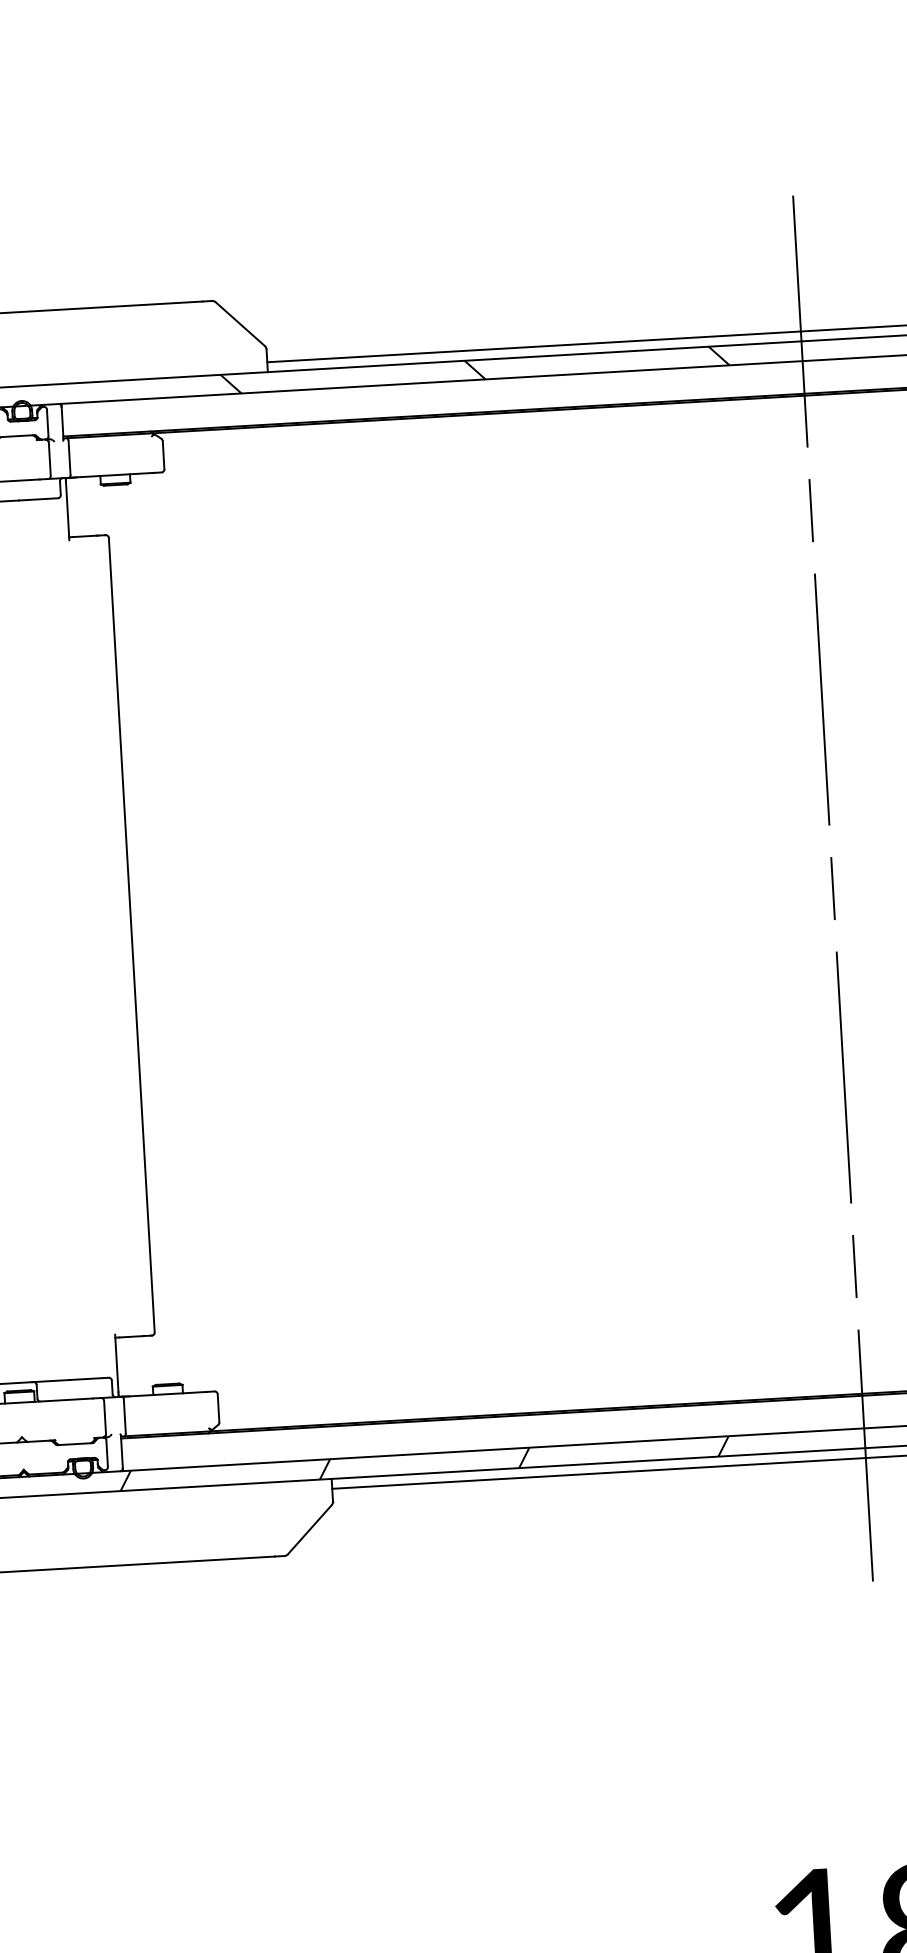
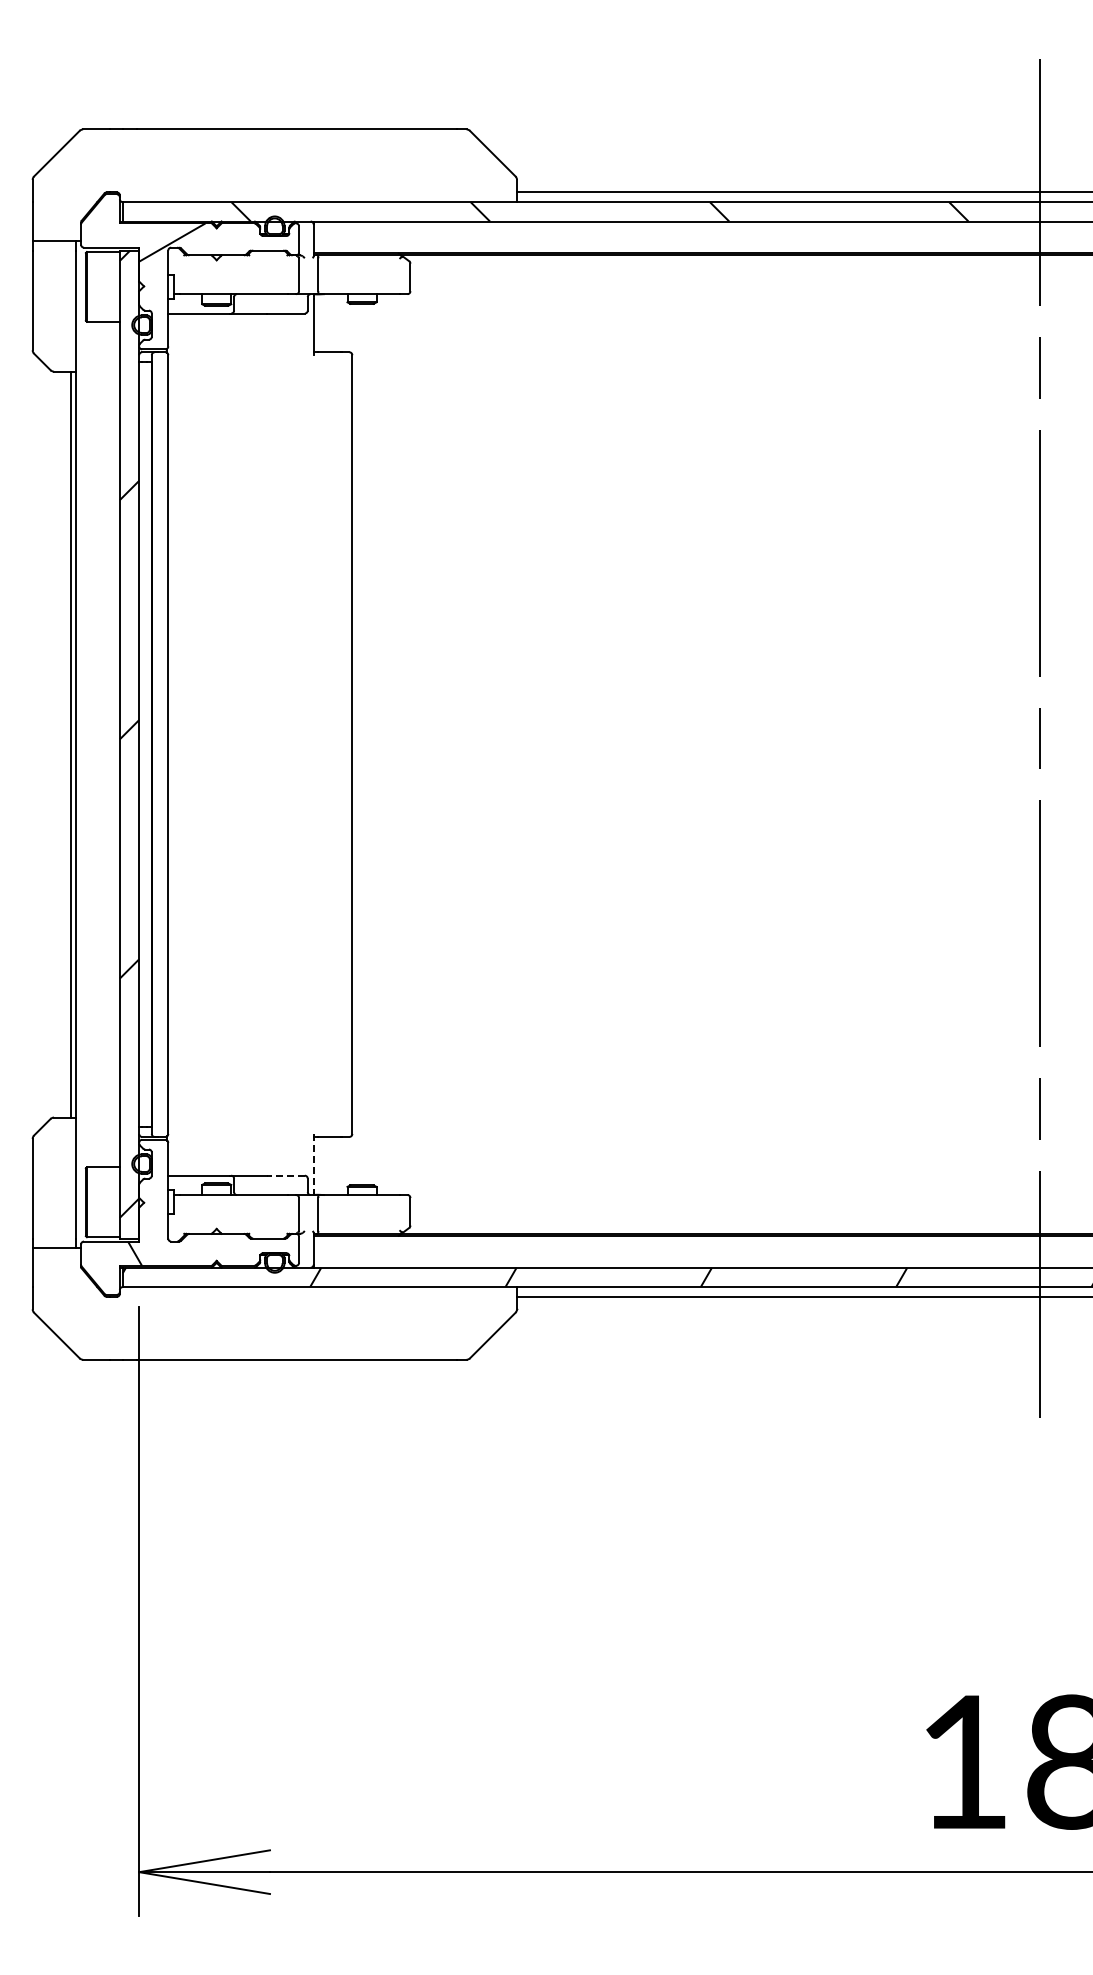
line: (116, 1363) -> (313, 1162), solid -> dashed
line: (88, 1378) -> (285, 1175), solid -> dashed

